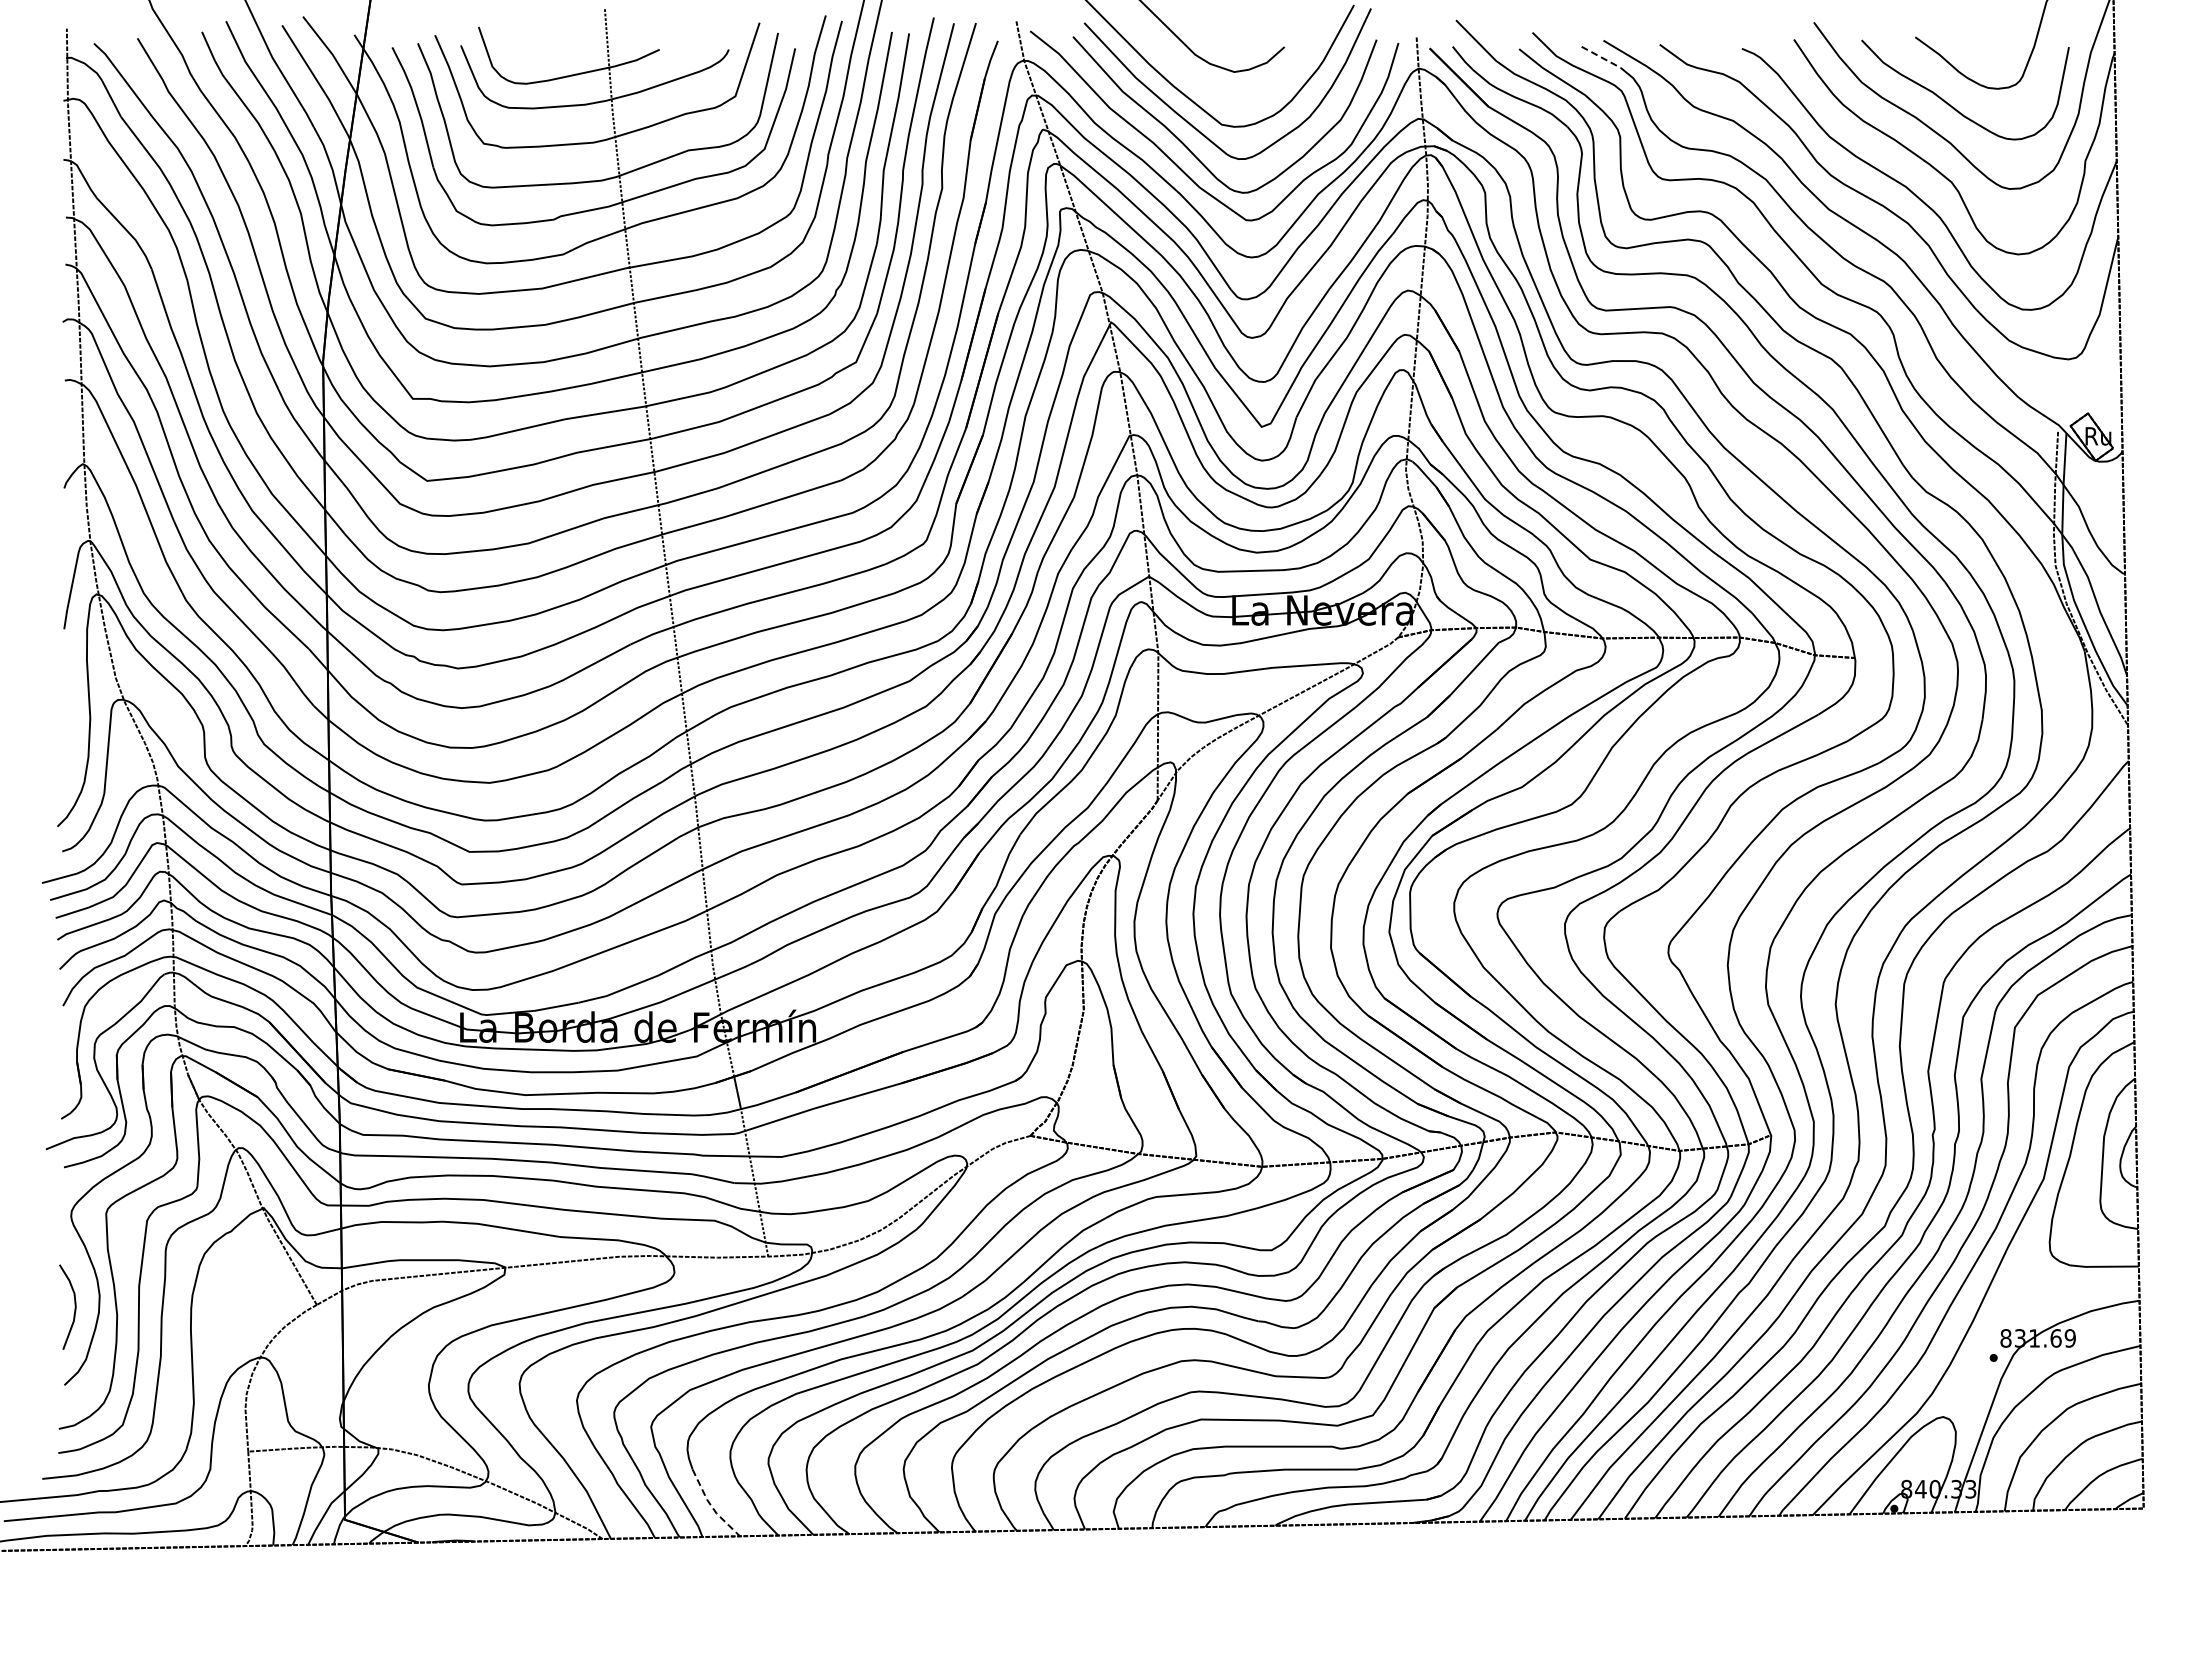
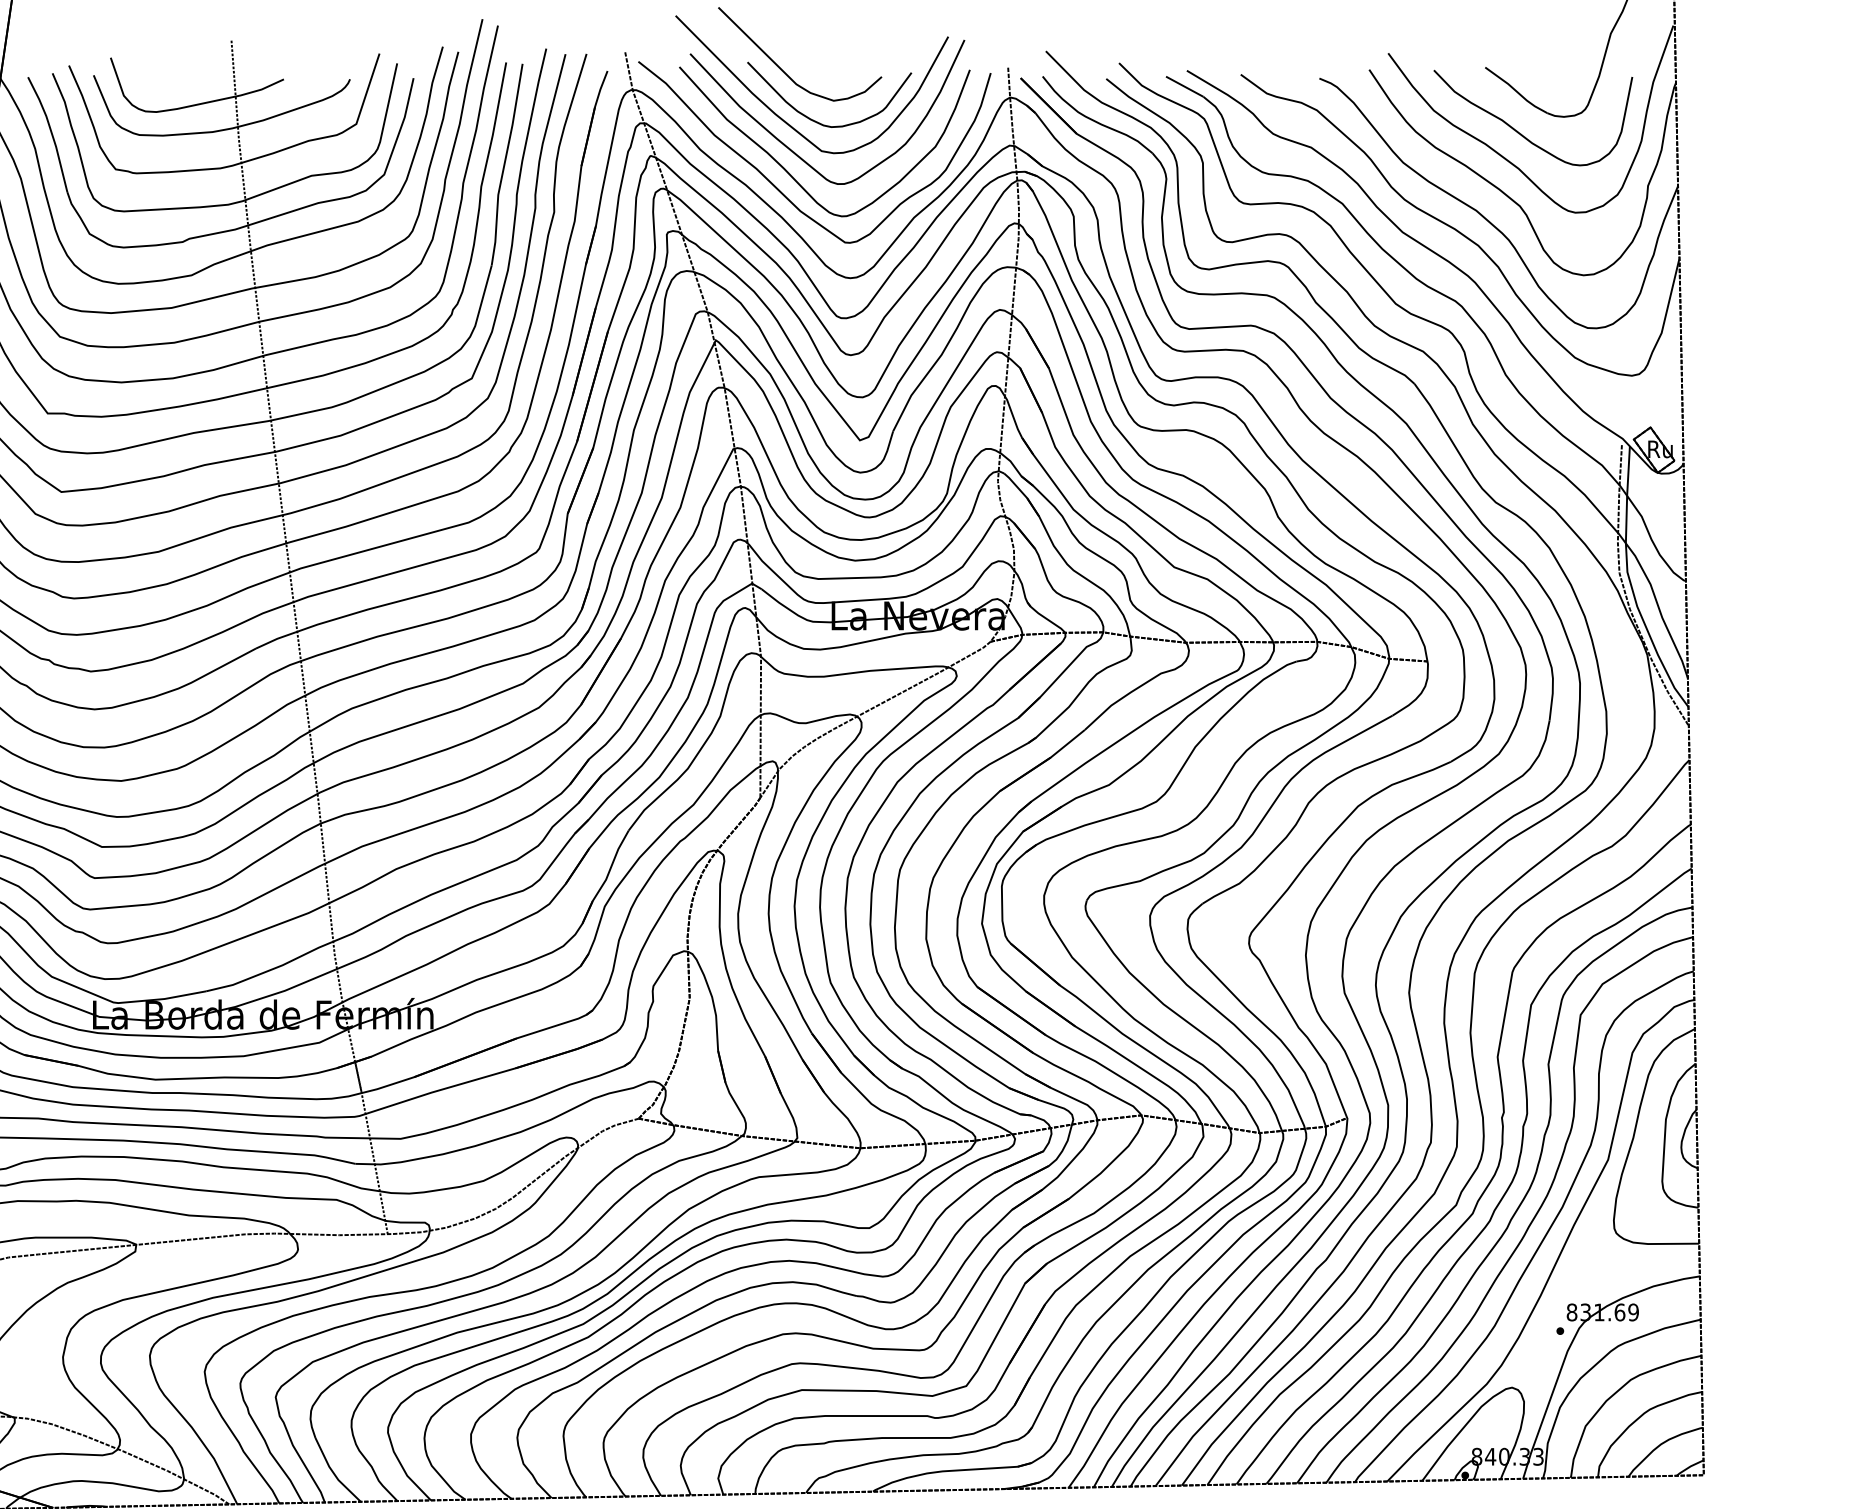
line: (1601, 57) -> (1185, 86), dashed -> solid
curve: (1217, 93) -> (817, 121), added
line: (711, 1506) -> (333, 1473), dashed -> solid

